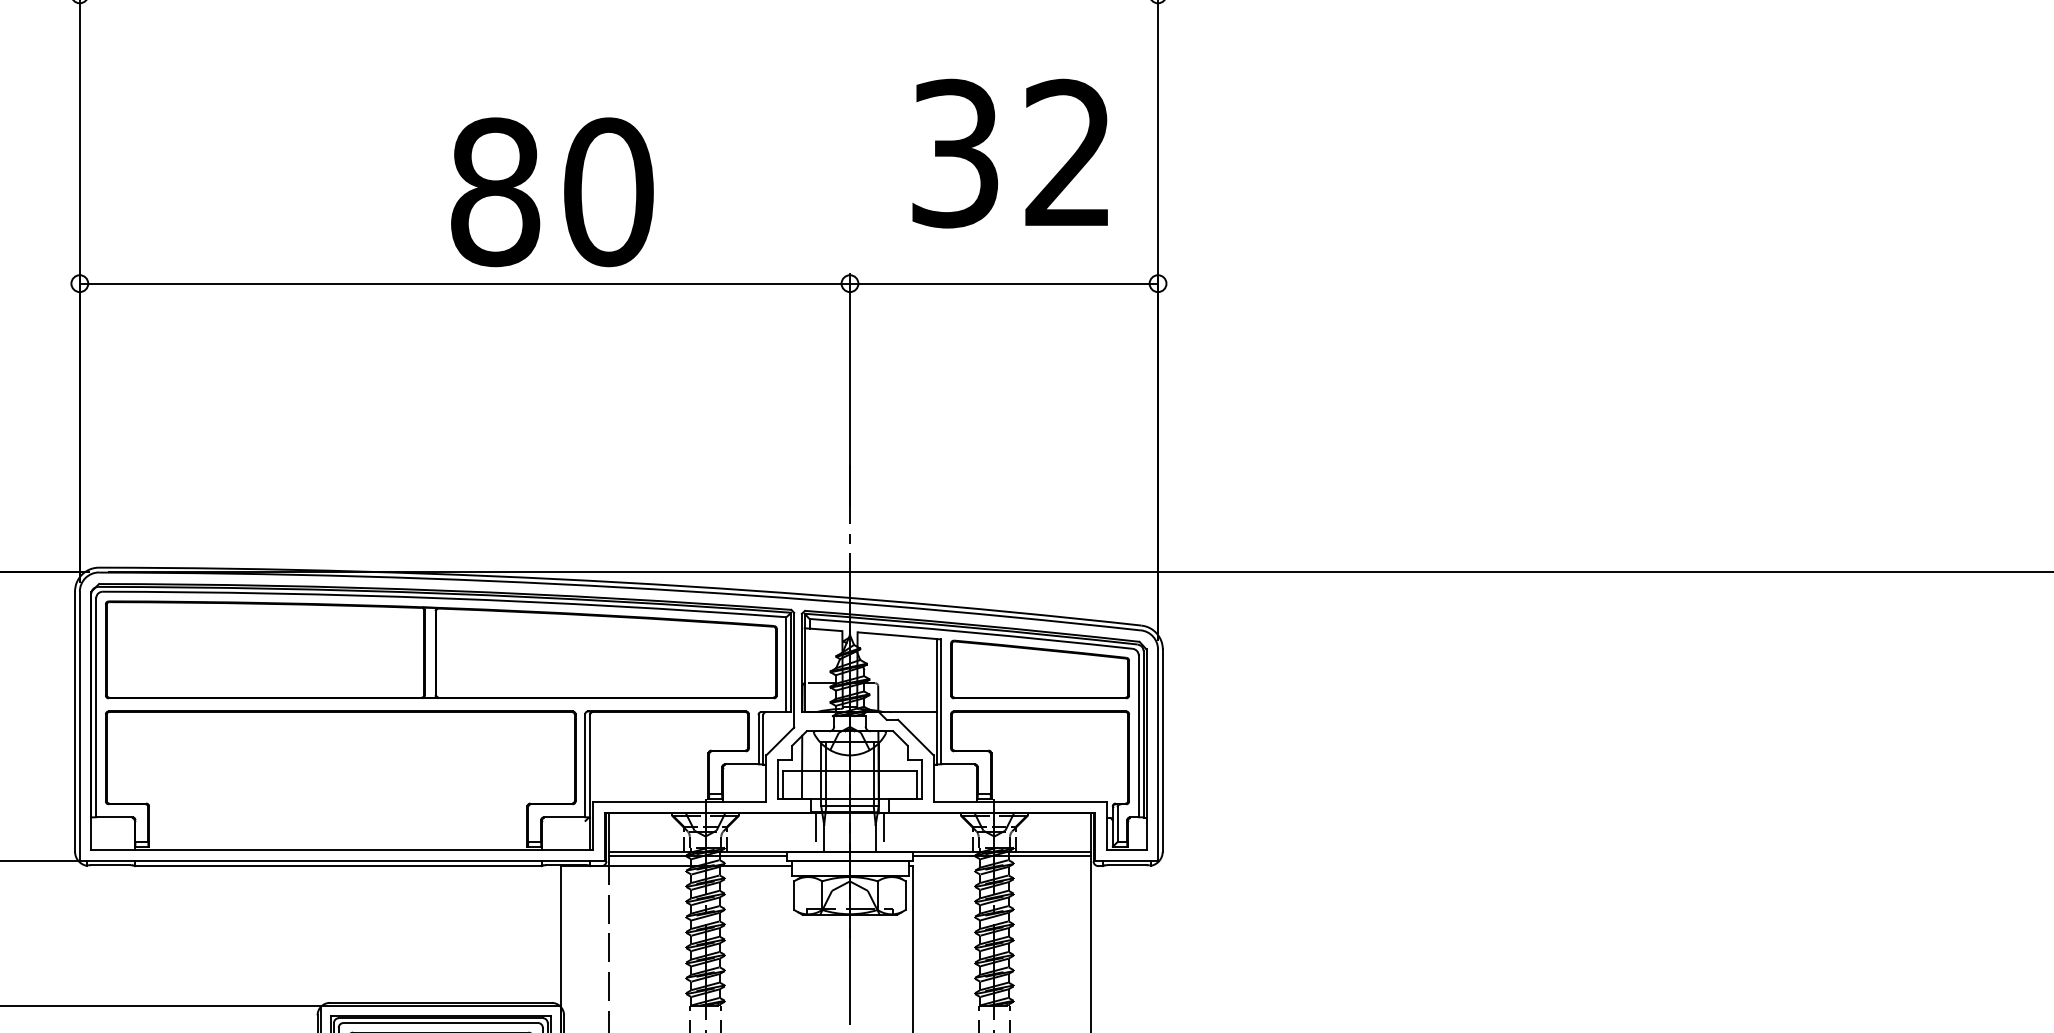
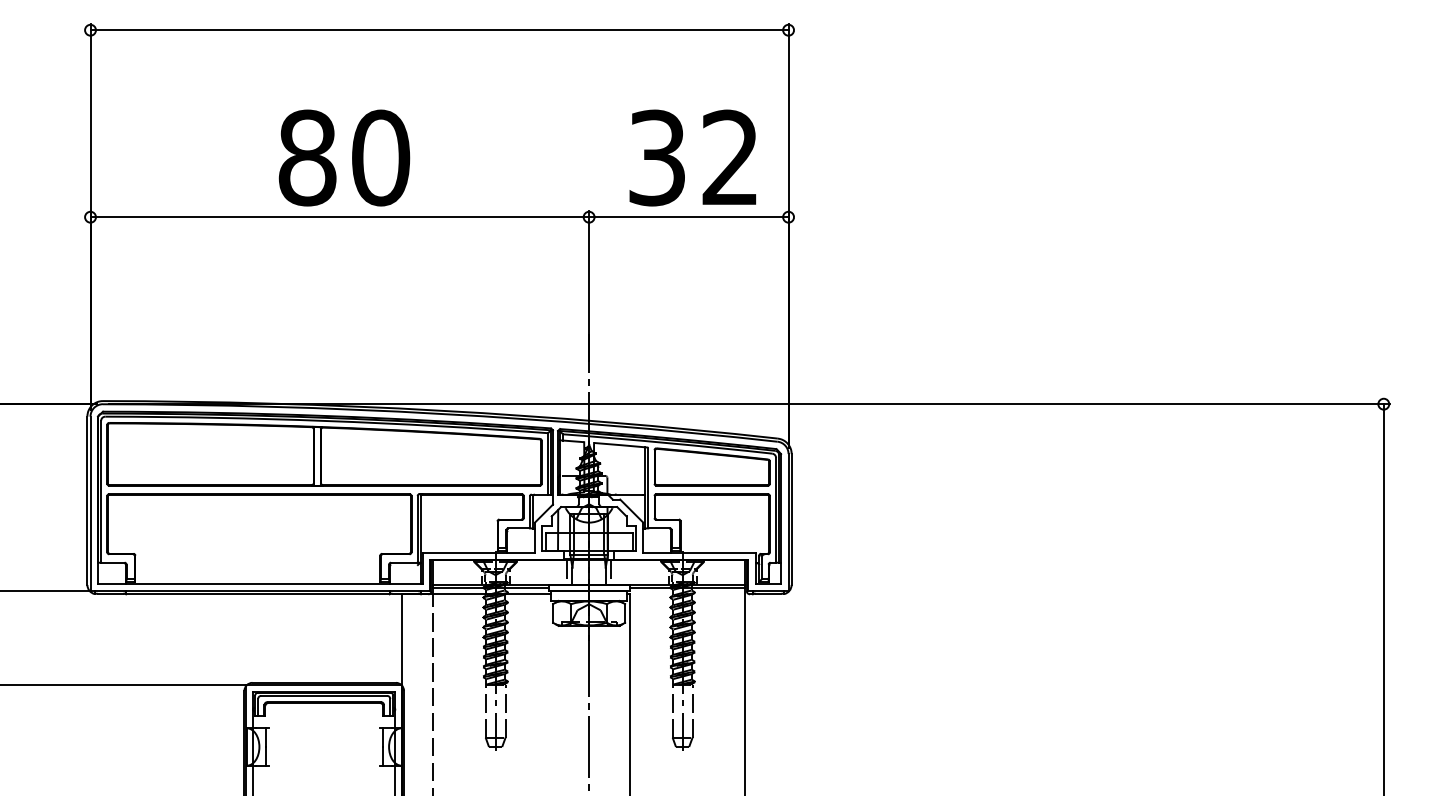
text: (1009, 152) -> (692, 157), moved
text: (552, 191) -> (344, 157), moved

